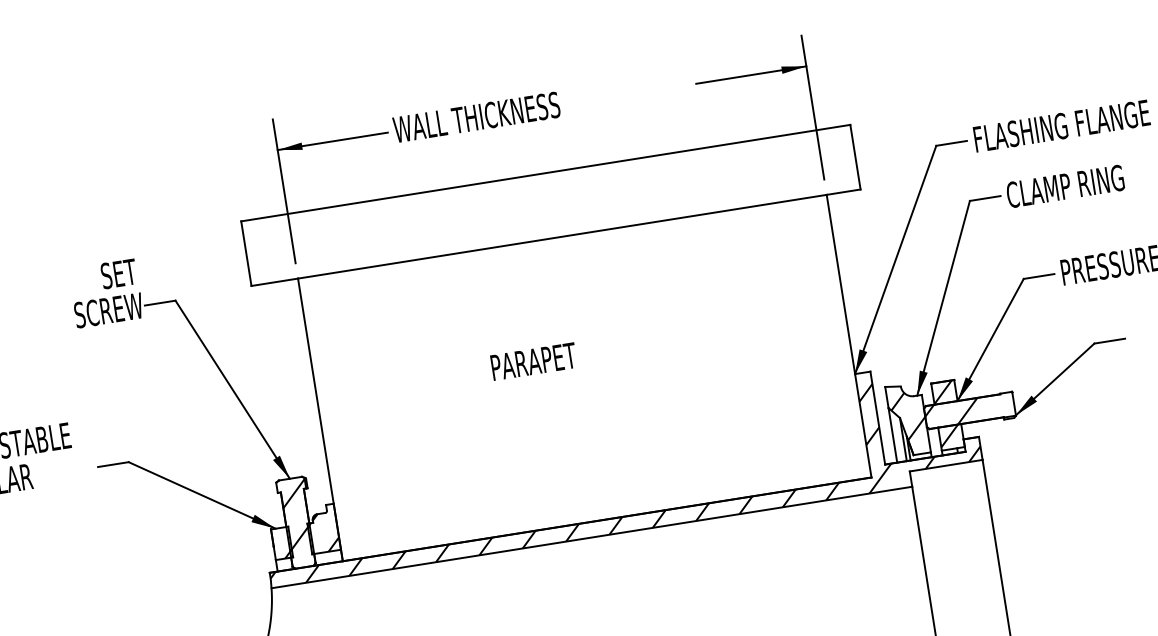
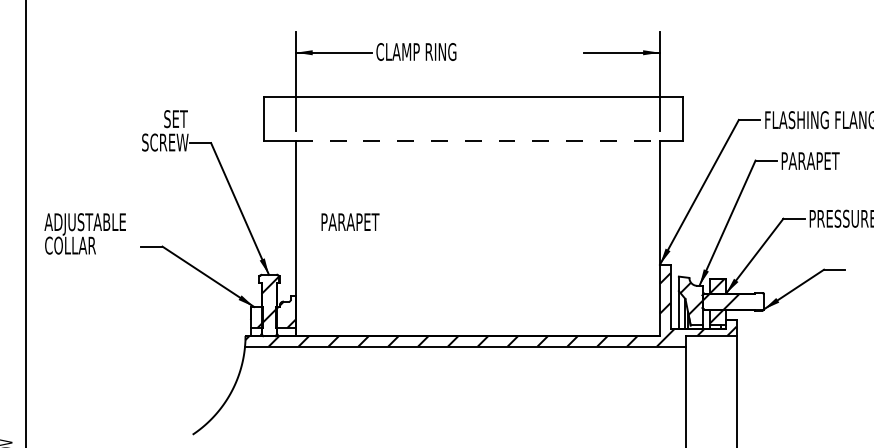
text: (476, 118) -> (432, 52), WALL THICKNESS -> CLAMP RING
text: (1065, 187) -> (821, 161), CLAMP RING -> PARAPET
line: (563, 236) -> (478, 141), solid -> dashed
text: (533, 360) -> (350, 221), moved

